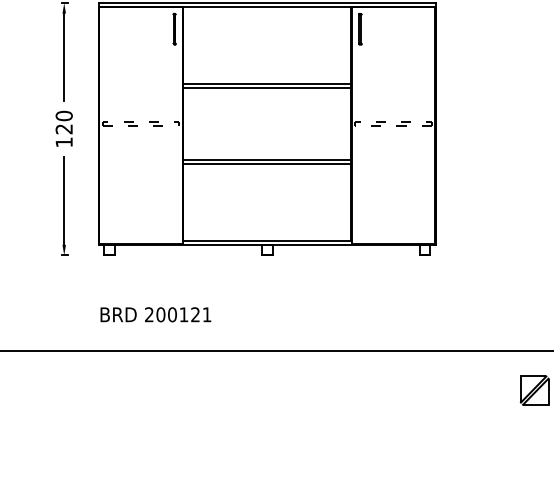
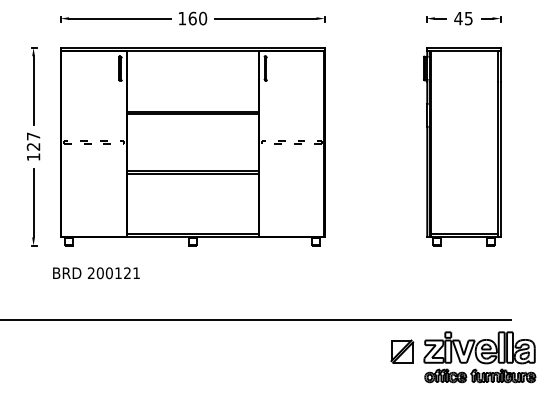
text: (64, 116) -> (33, 136), 120 -> 127
text: (156, 315) -> (96, 273), moved

